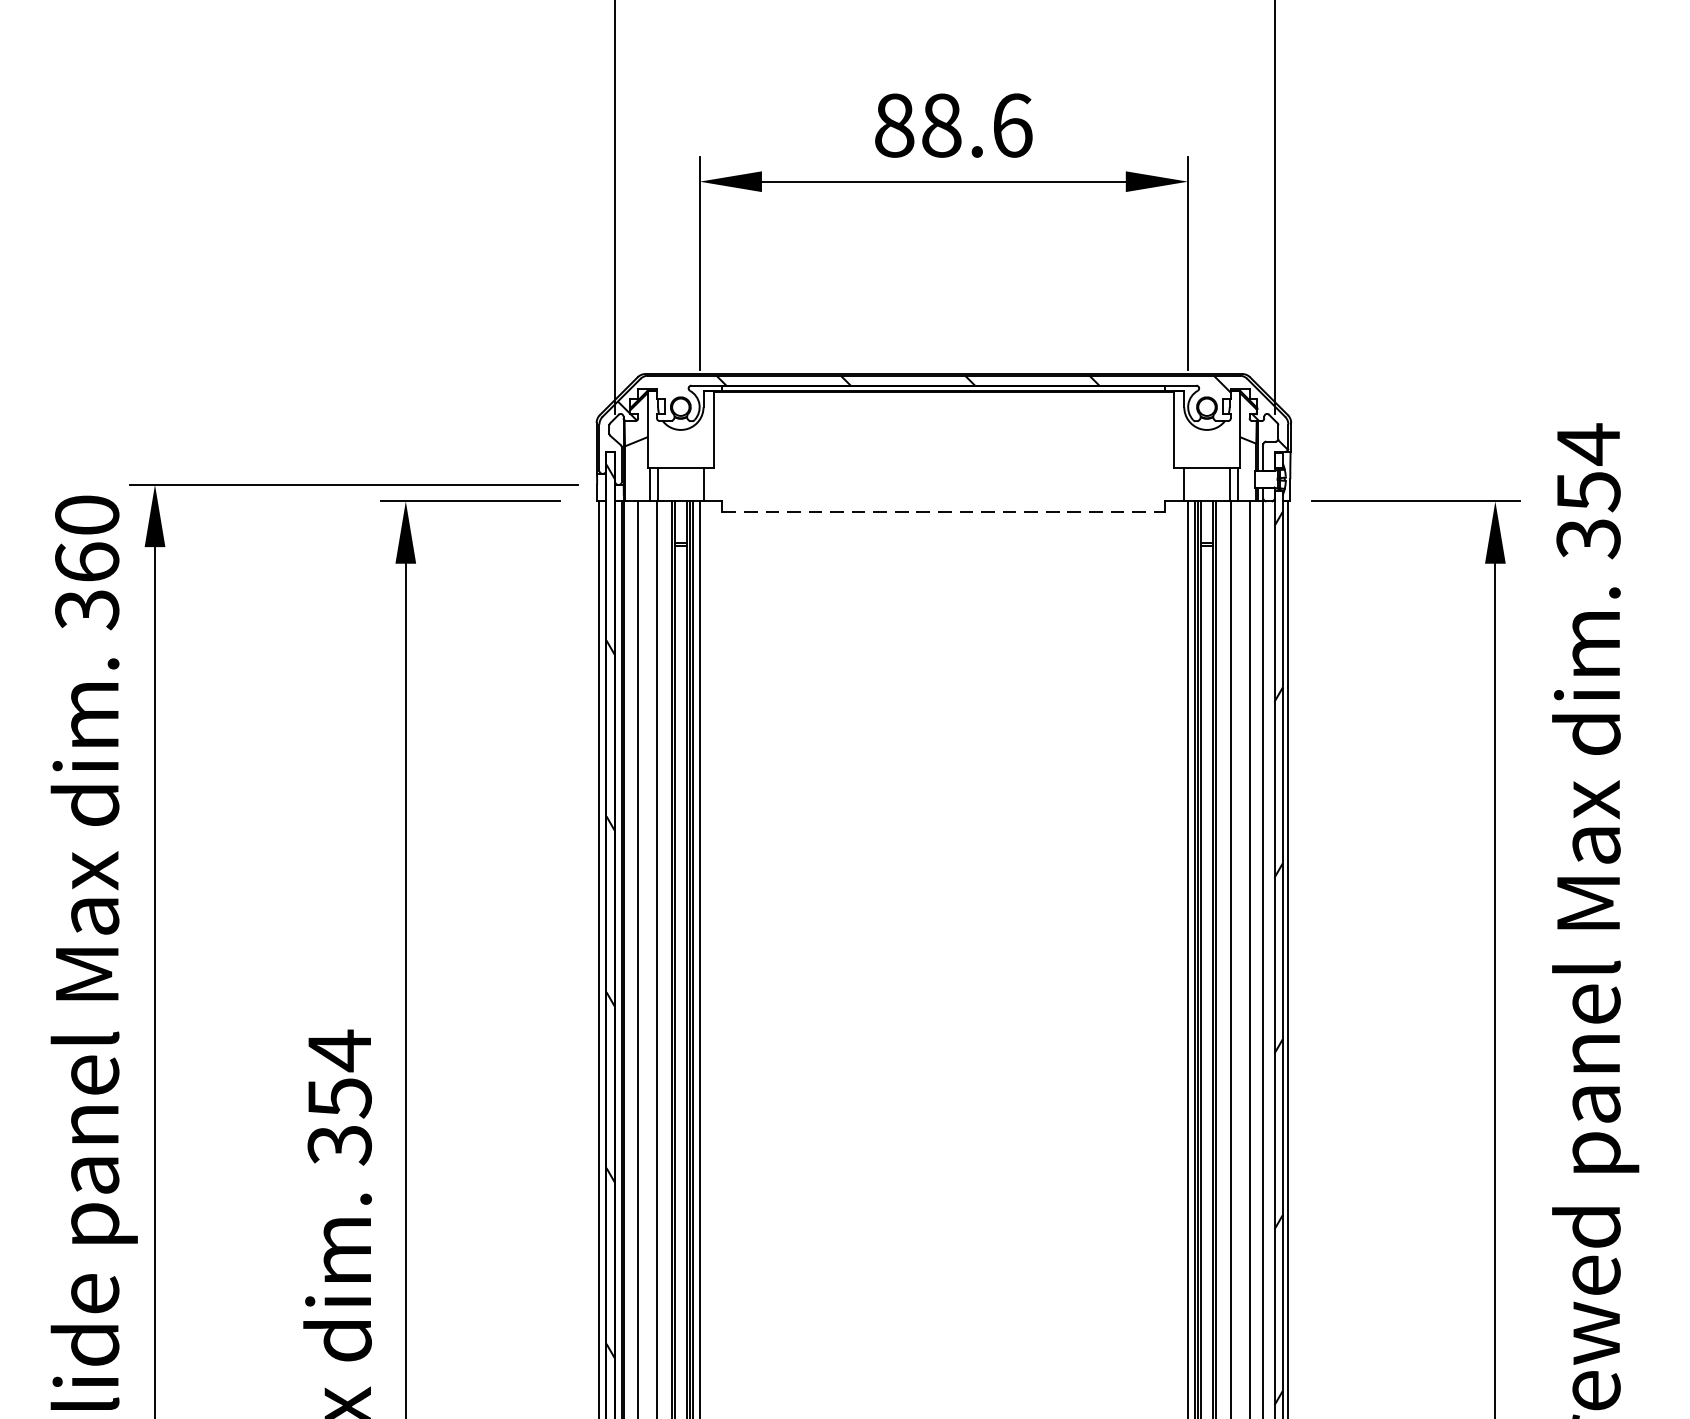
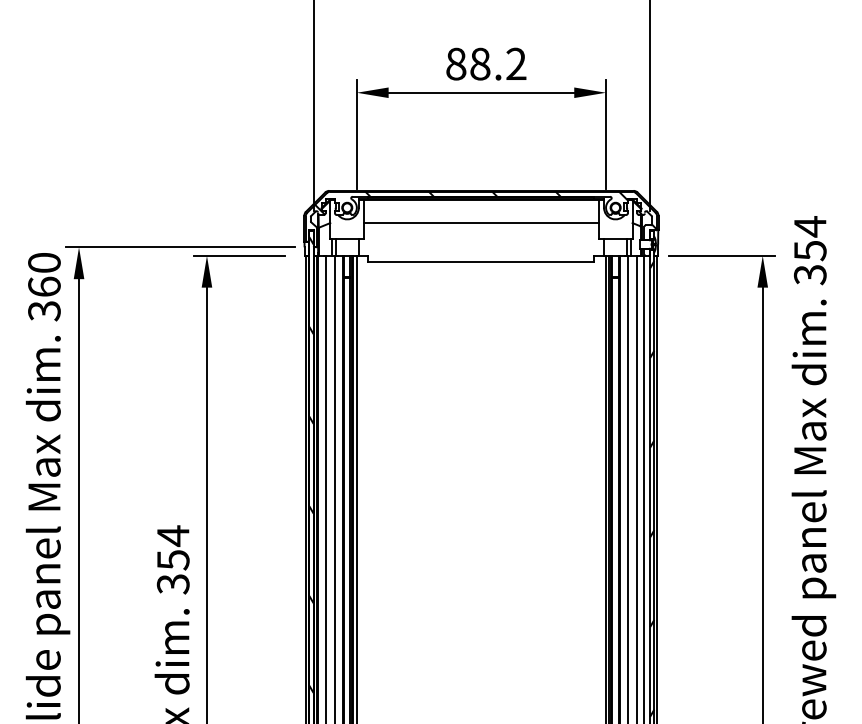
text: (1012, 124) -> (516, 63), 88.6 -> 88.2
line: (944, 436) -> (481, 222), added
line: (944, 512) -> (481, 261), dashed -> solid

